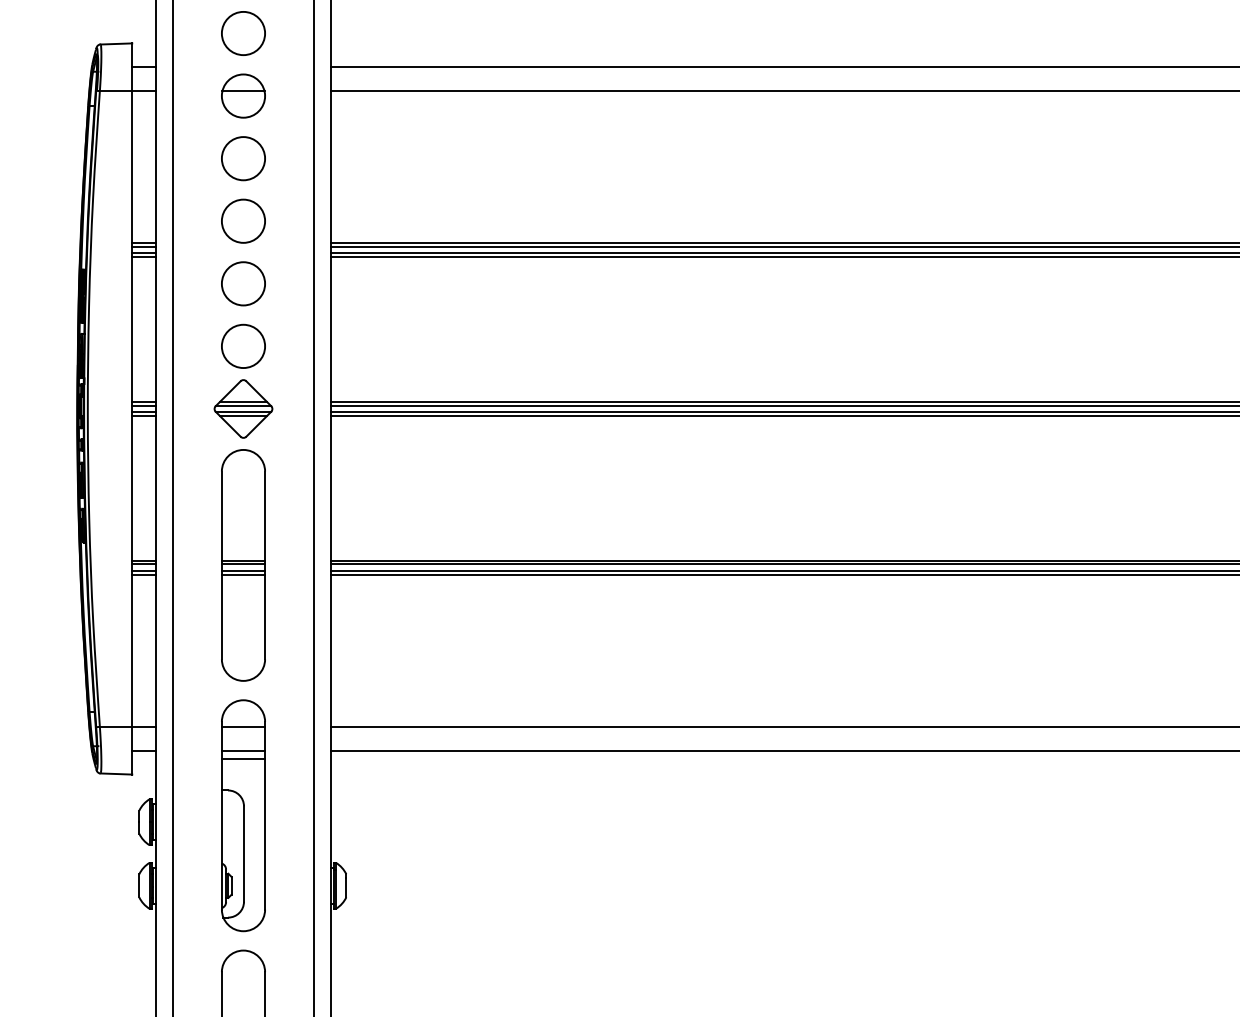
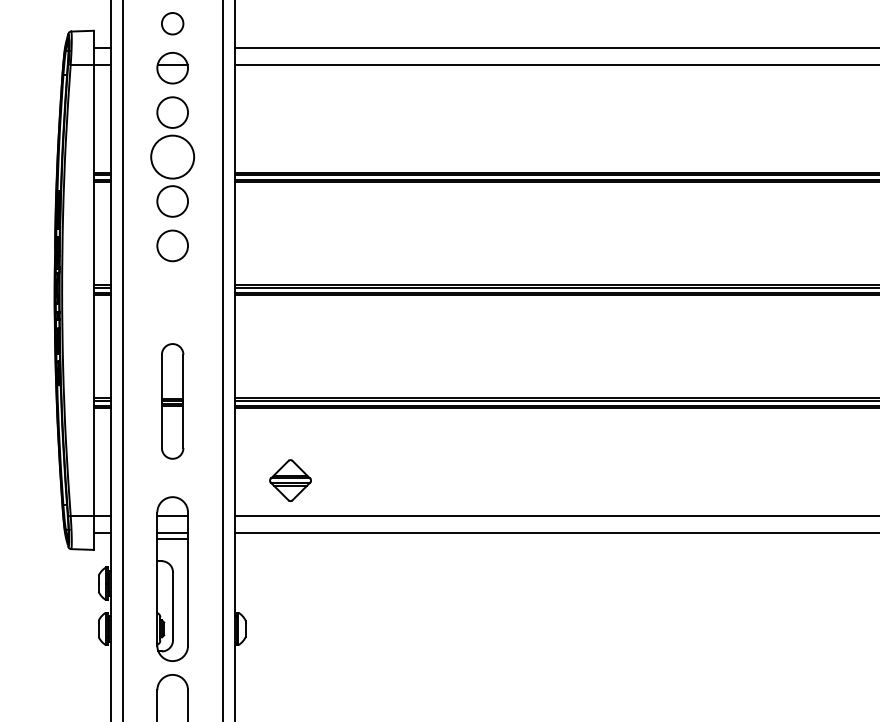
circle: (243, 33) -> (172, 23), size x0.7
circle: (243, 220) -> (172, 156), size x1.4
part: (243, 408) -> (290, 480), moved
part: (243, 565) -> (172, 401), size x0.7

